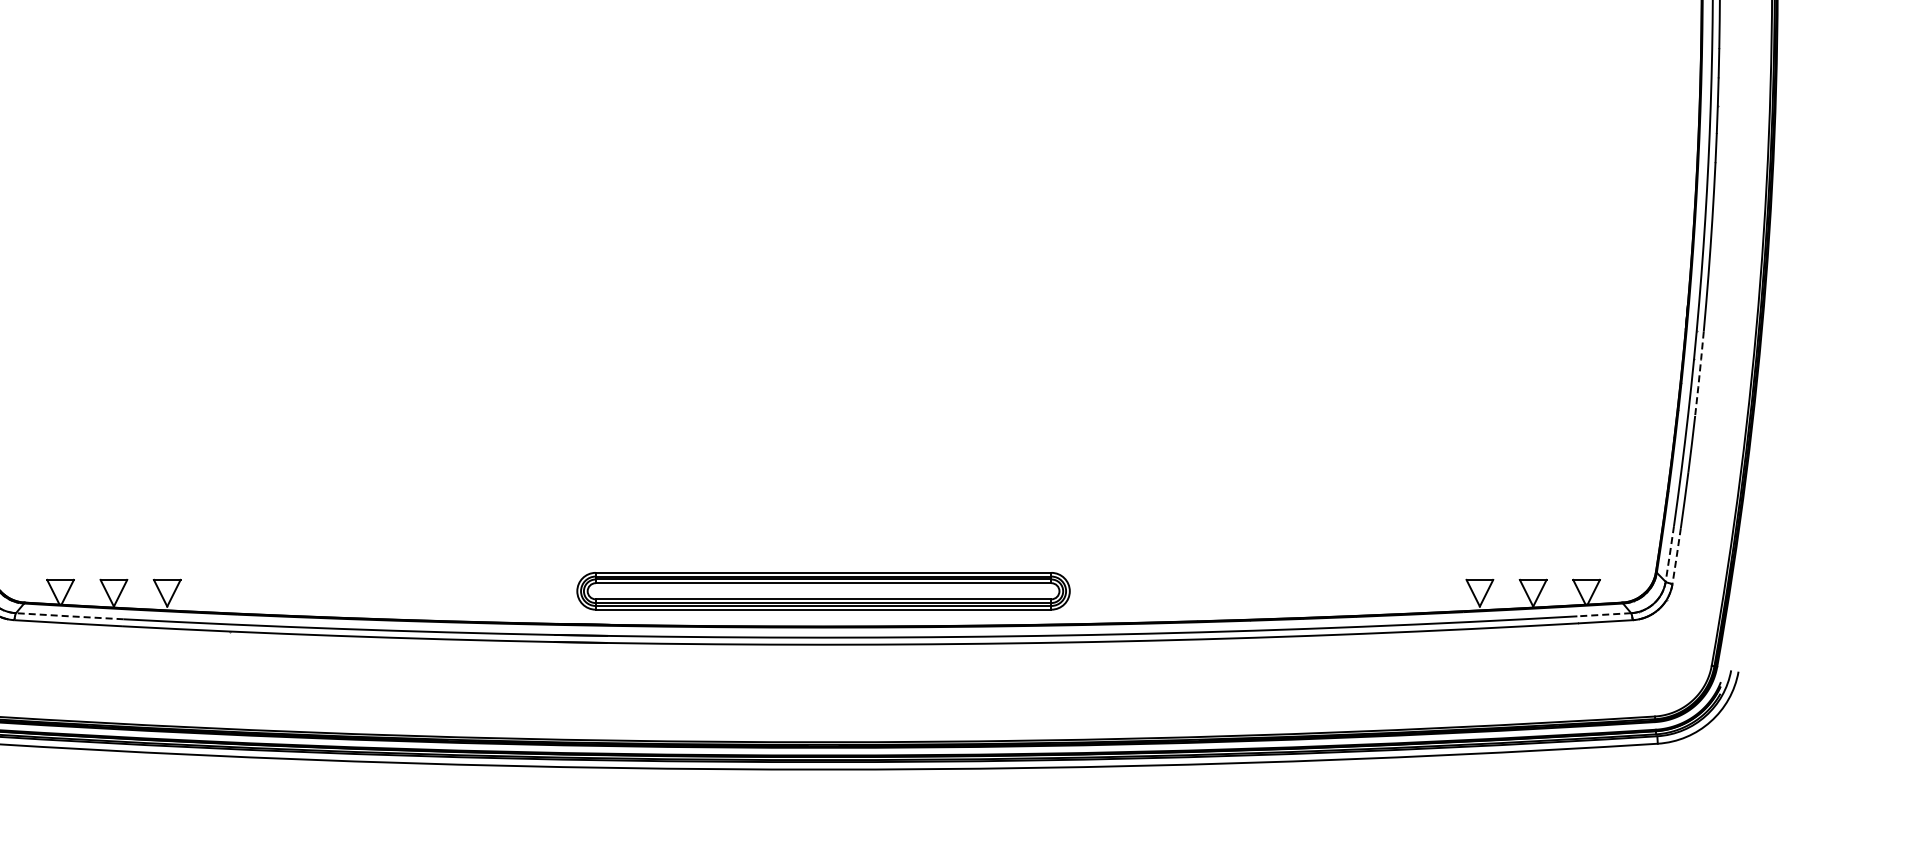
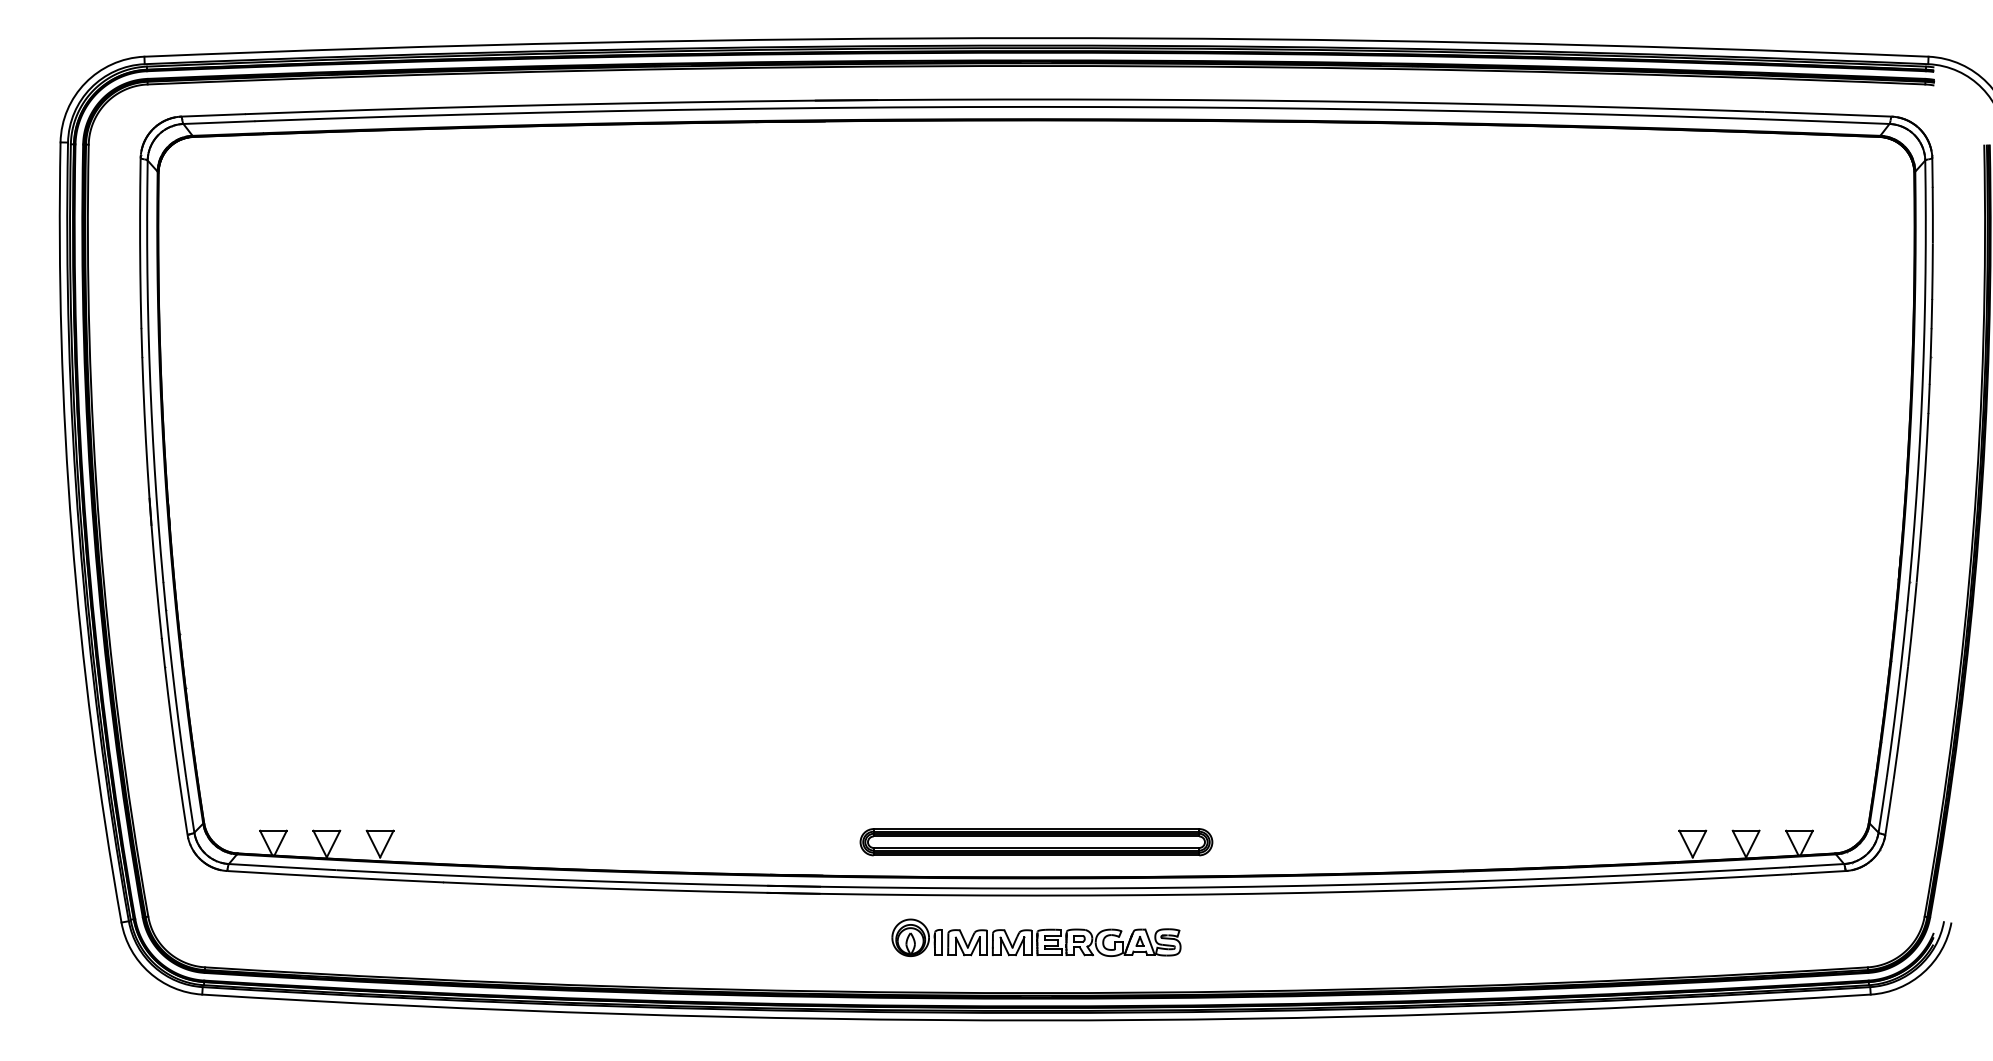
line: (1699, 374) -> (1912, 625), dashed -> solid
line: (1669, 553) -> (1882, 804), dashed -> solid
line: (1676, 556) -> (1889, 807), dashed -> solid
part: (823, 591) -> (1036, 842), size x0.71
line: (1604, 614) -> (1817, 865), dashed -> solid
line: (69, 616) -> (282, 867), dashed -> solid
part: (823, 686) -> (1036, 937), added

